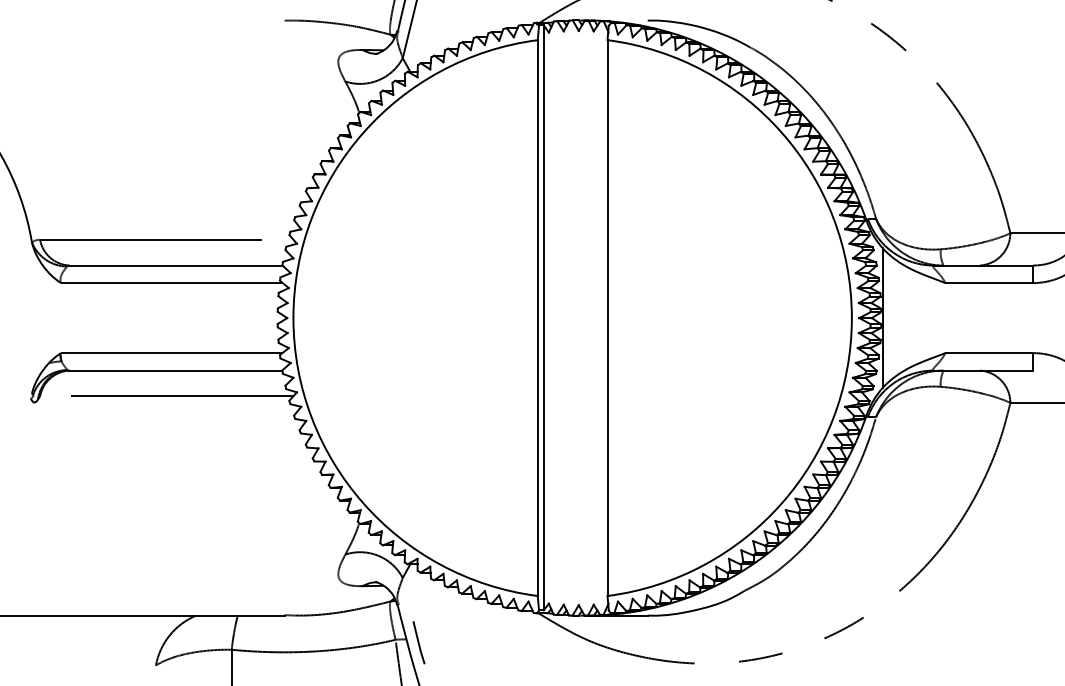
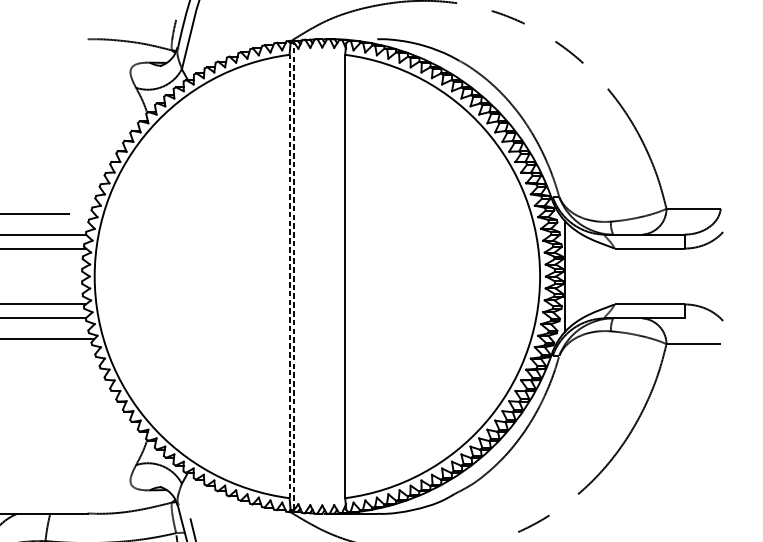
line: (543, 317) -> (294, 276), solid -> dashed
line: (537, 318) -> (289, 276), solid -> dashed

